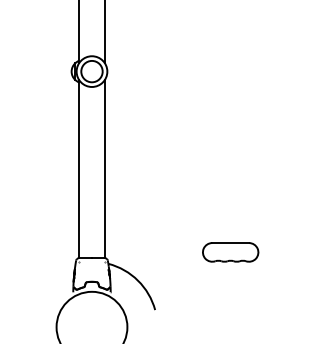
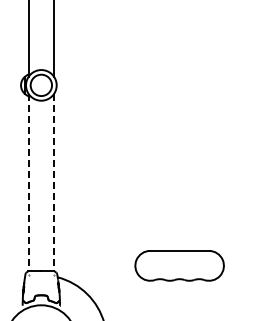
line: (79, 169) -> (28, 183), solid -> dashed
line: (104, 169) -> (53, 183), solid -> dashed
part: (230, 252) -> (179, 266), size x1.6

